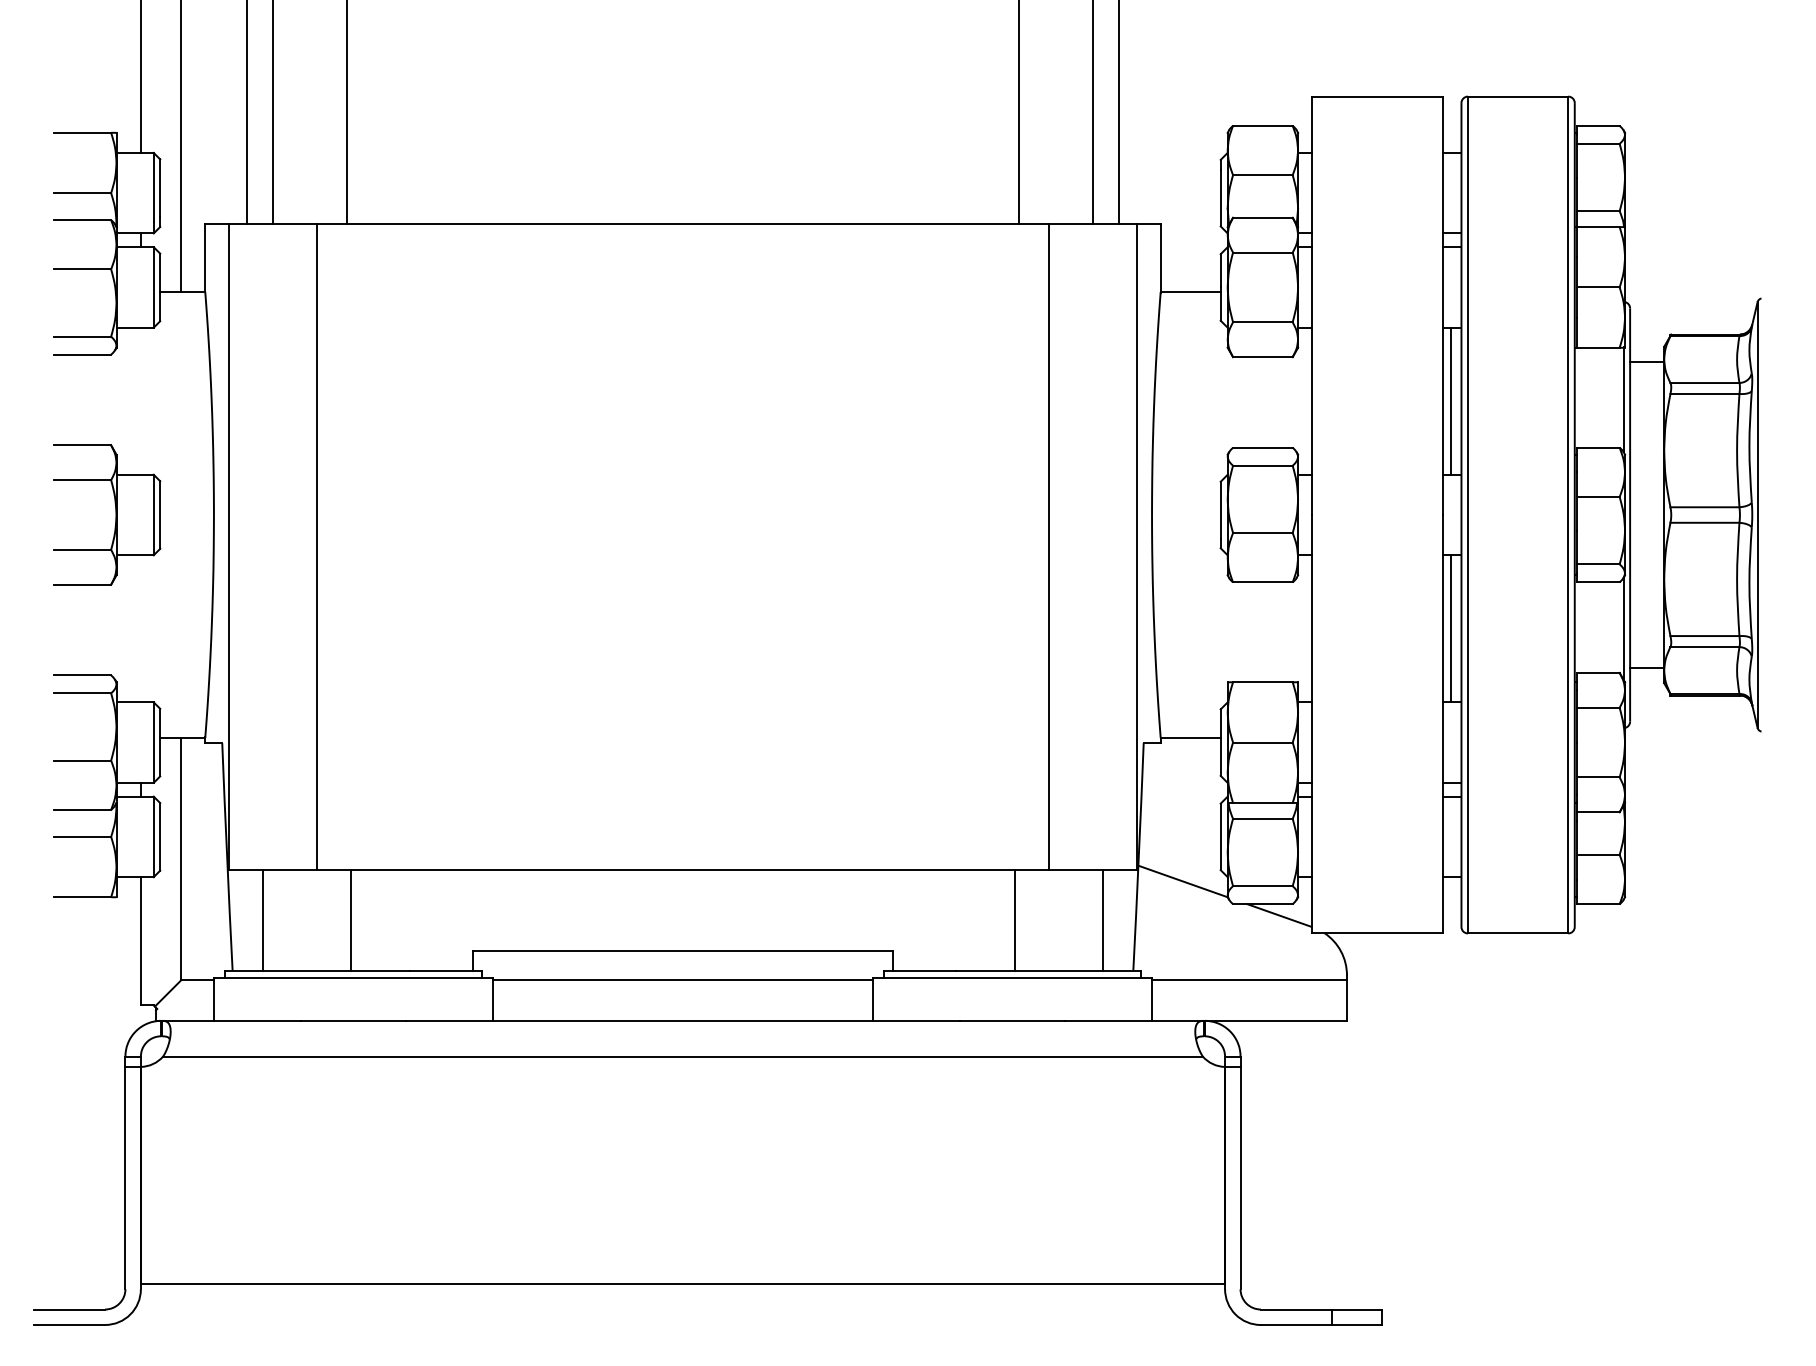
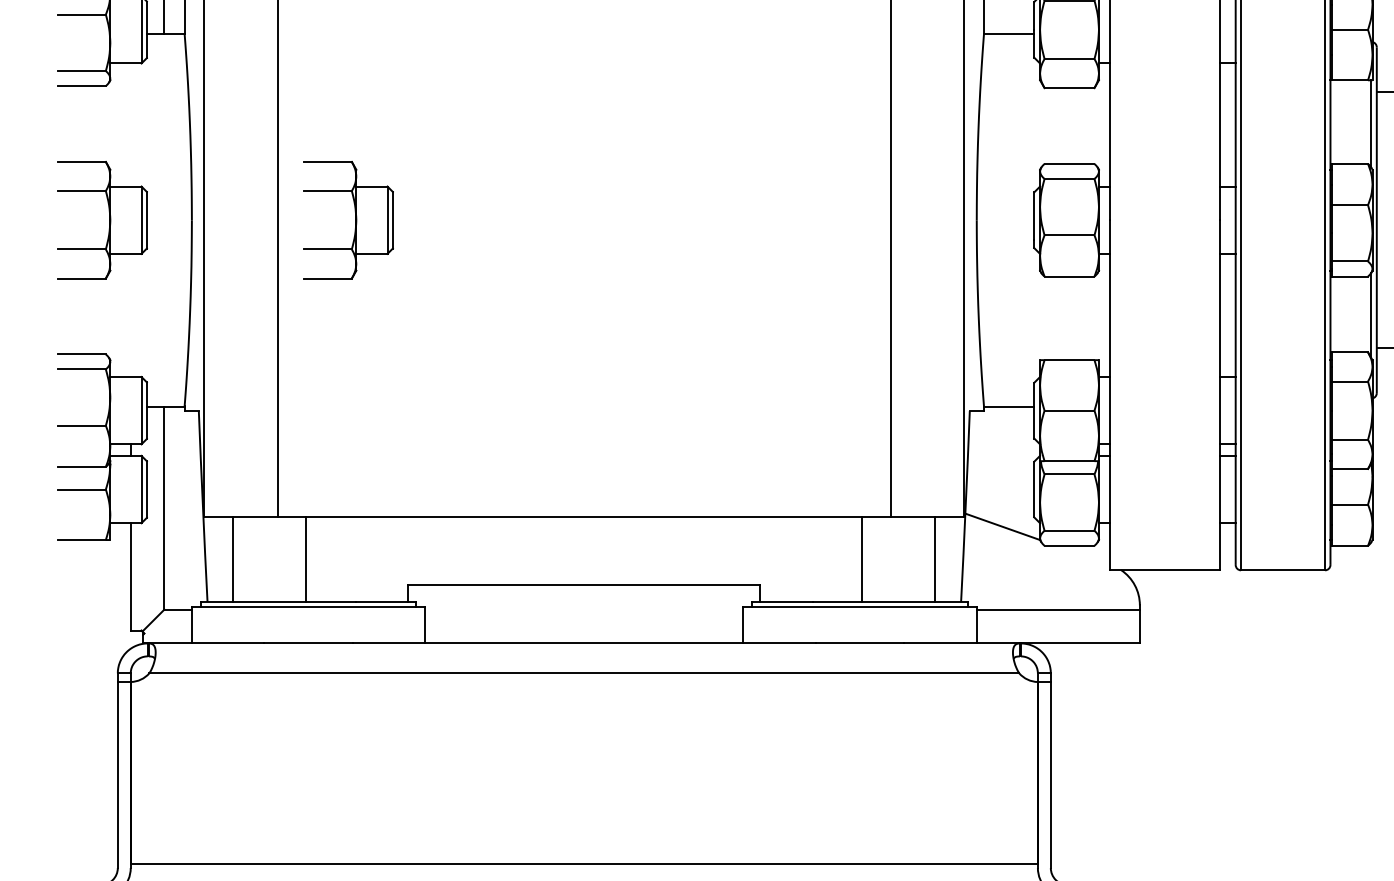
line: (1451, 400) -> (1227, 124), removed
part: (409, 514) -> (355, 219), added
line: (1451, 628) -> (1227, 315), removed
line: (1279, 915) -> (1083, 555), removed
line: (682, 980) -> (583, 609), removed

